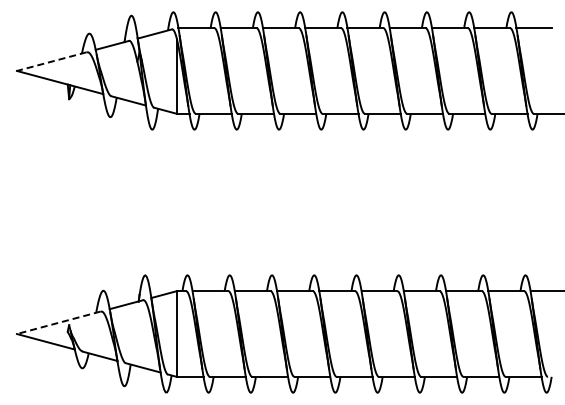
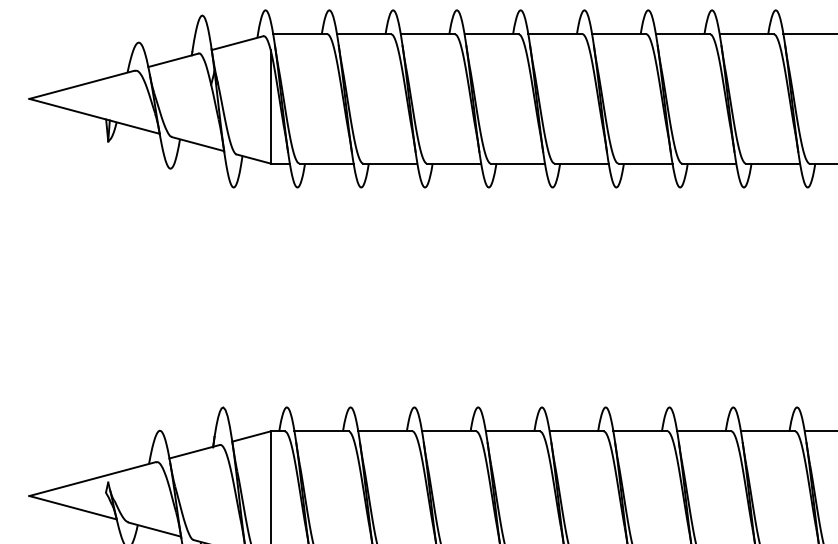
line: (51, 61) -> (81, 84), dashed -> solid
line: (58, 322) -> (92, 478), dashed -> solid

